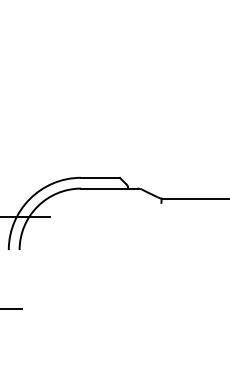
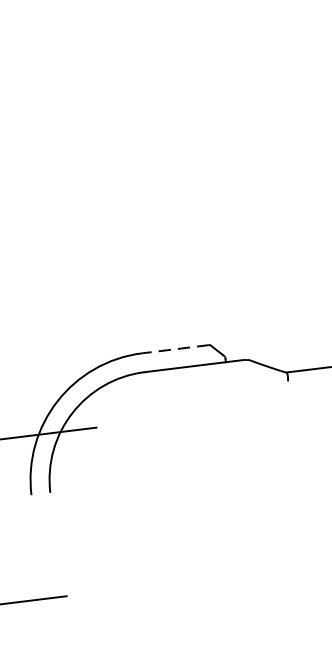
line: (99, 177) -> (174, 348), solid -> dashed

